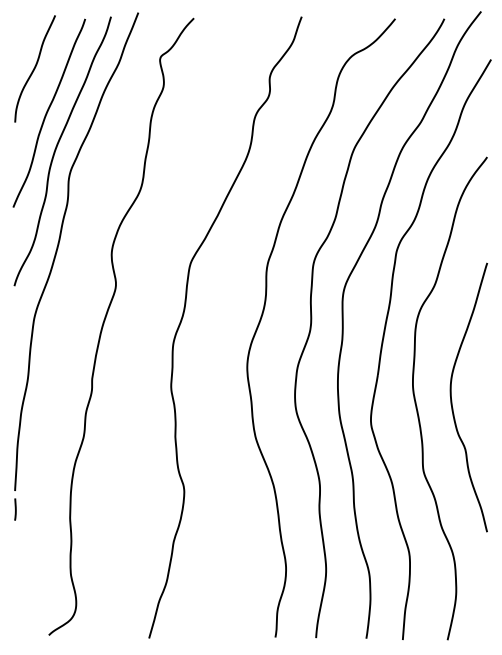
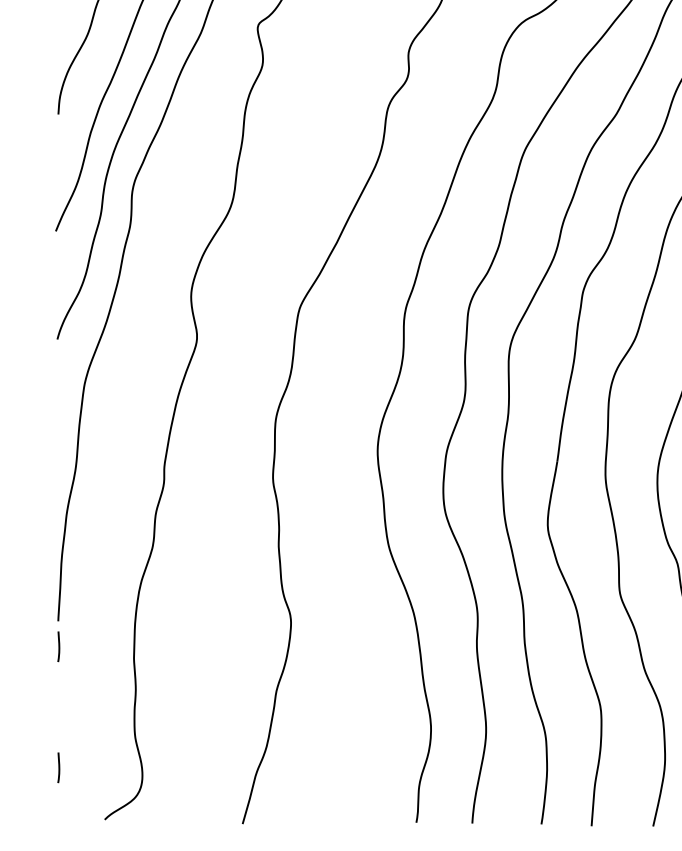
line: (15, 597) -> (58, 767), added

